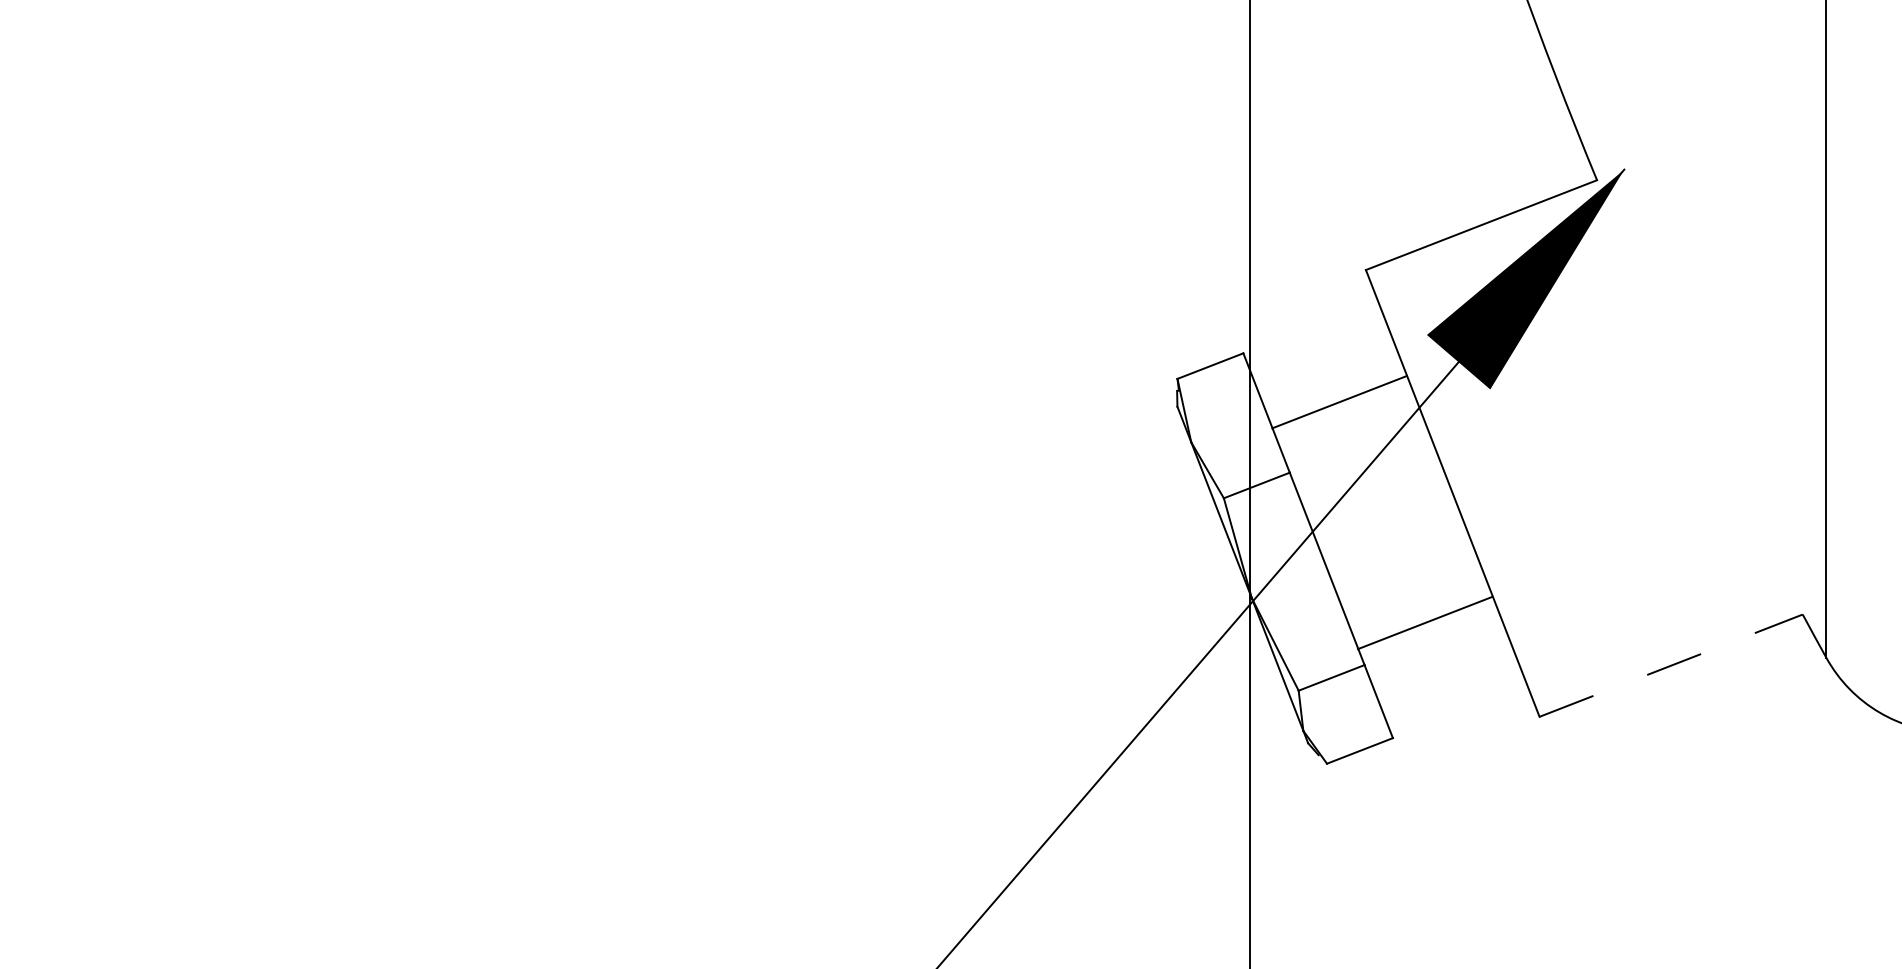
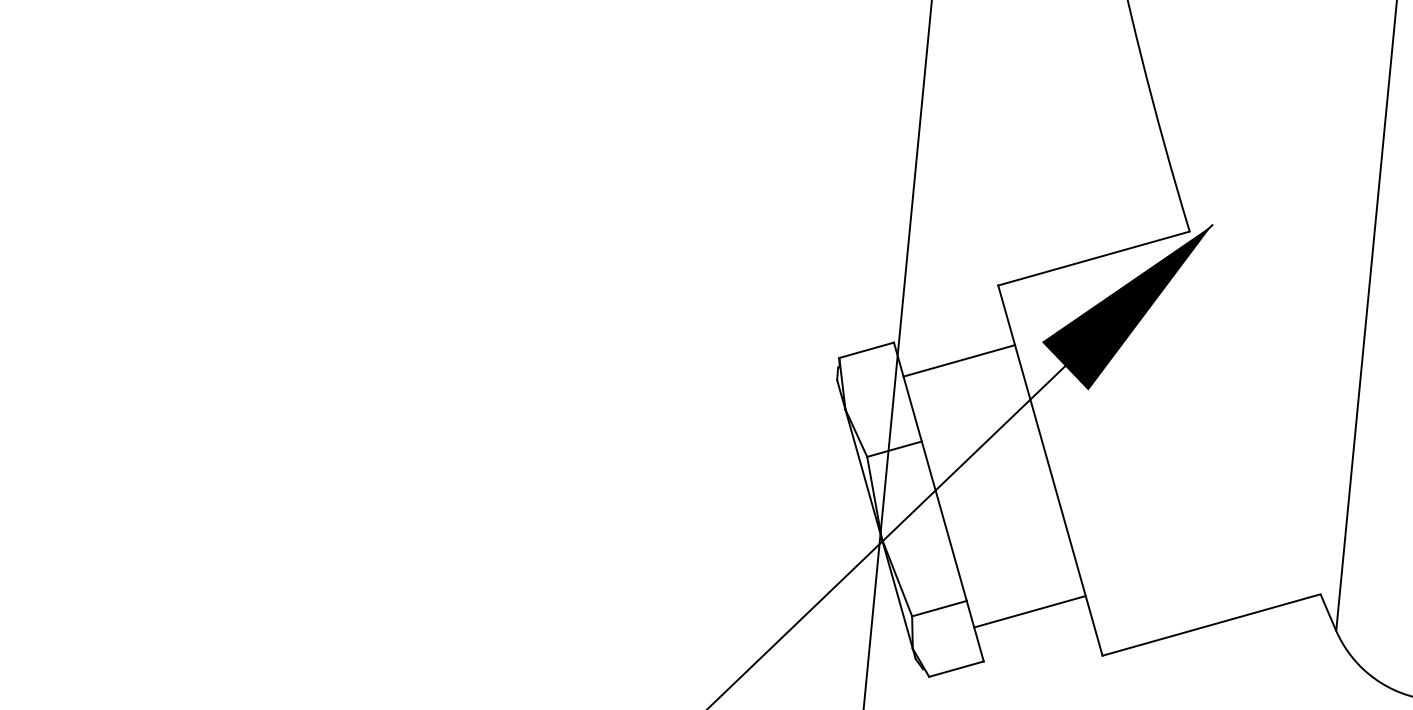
line: (1339, 402) -> (959, 361), moved
line: (1424, 622) -> (1029, 611), moved
line: (1671, 665) -> (1211, 624), dashed -> solid

